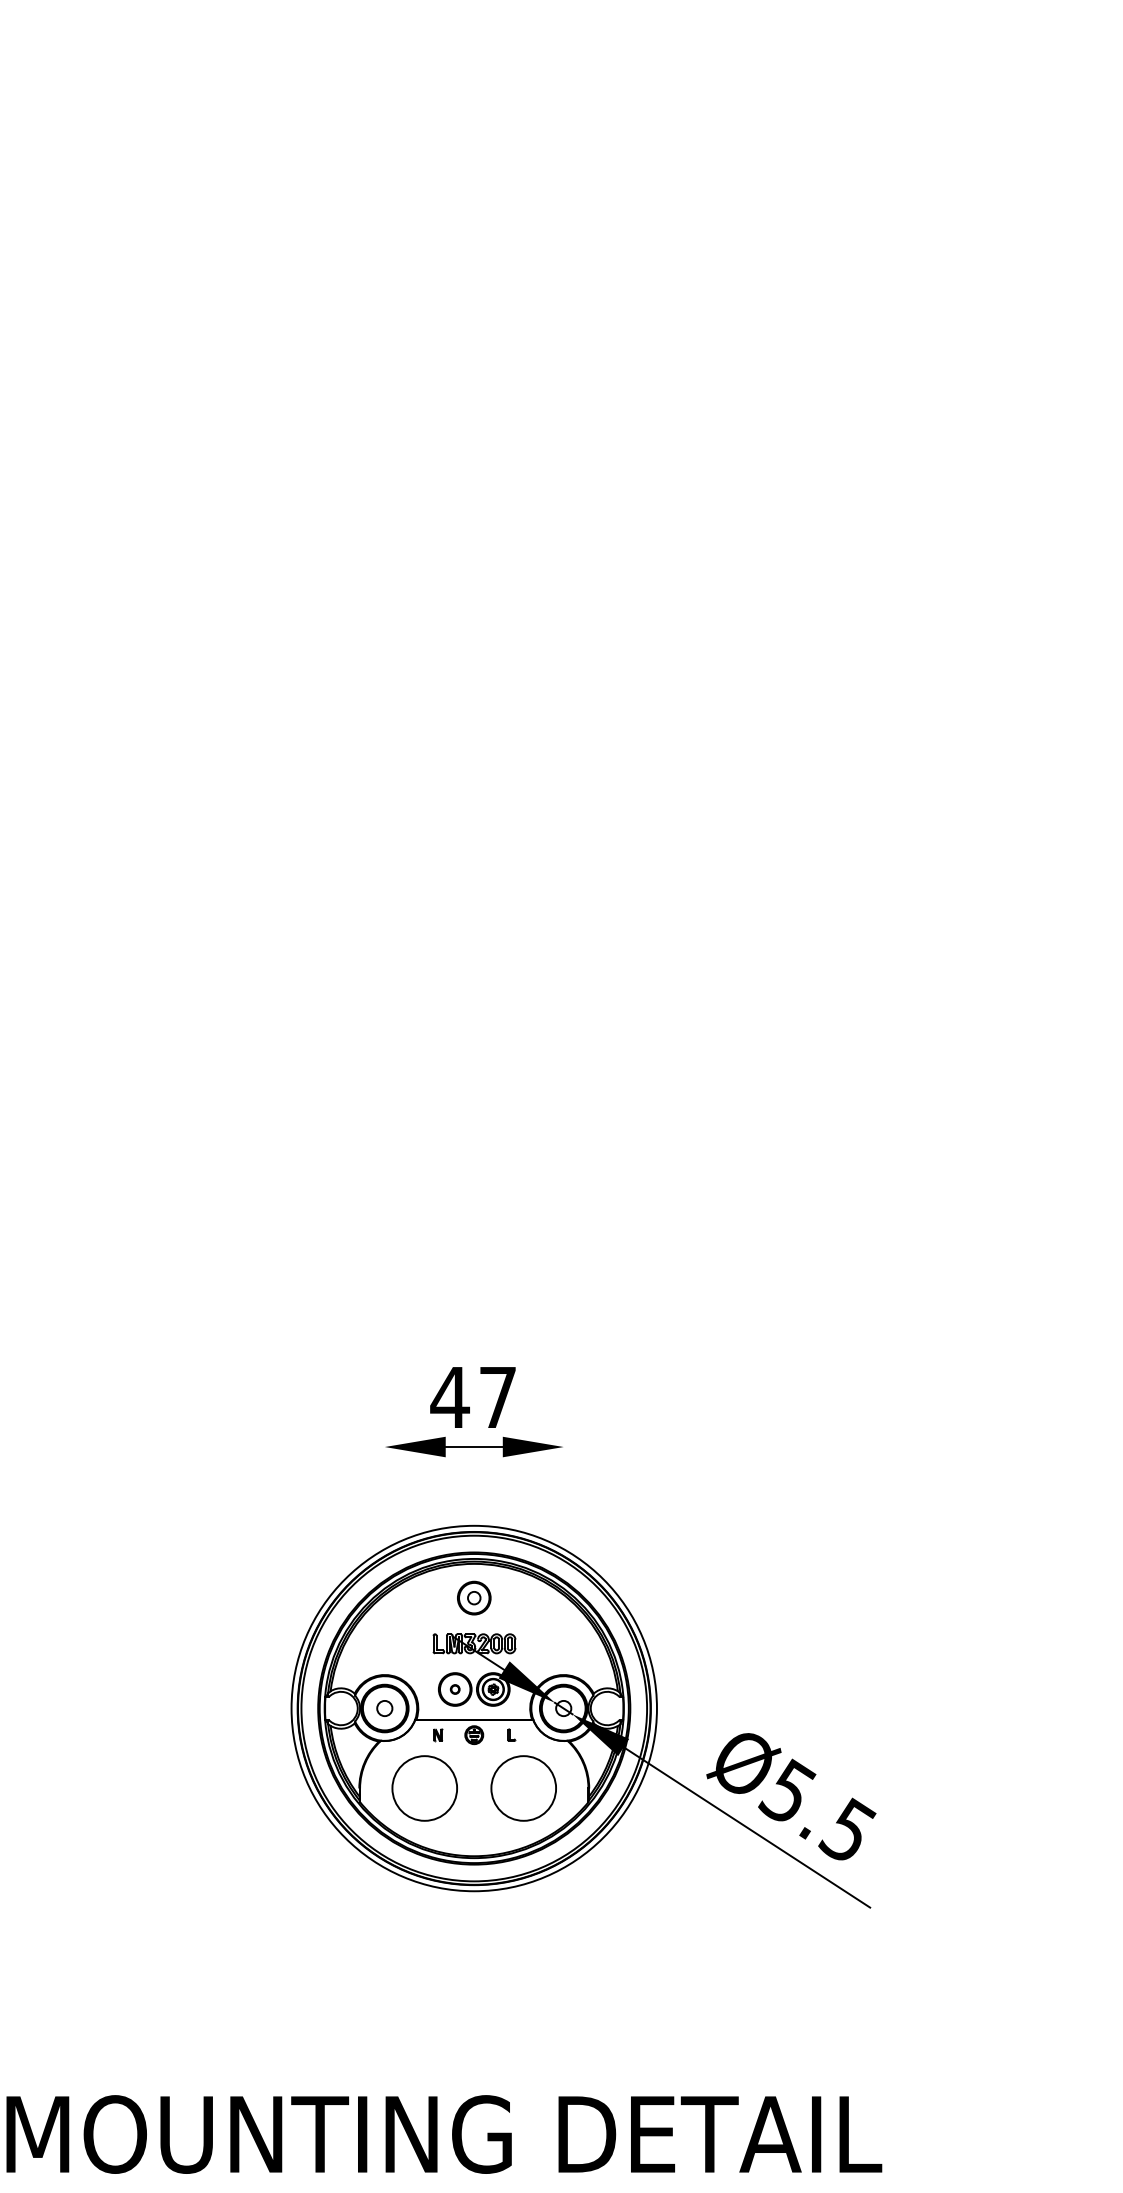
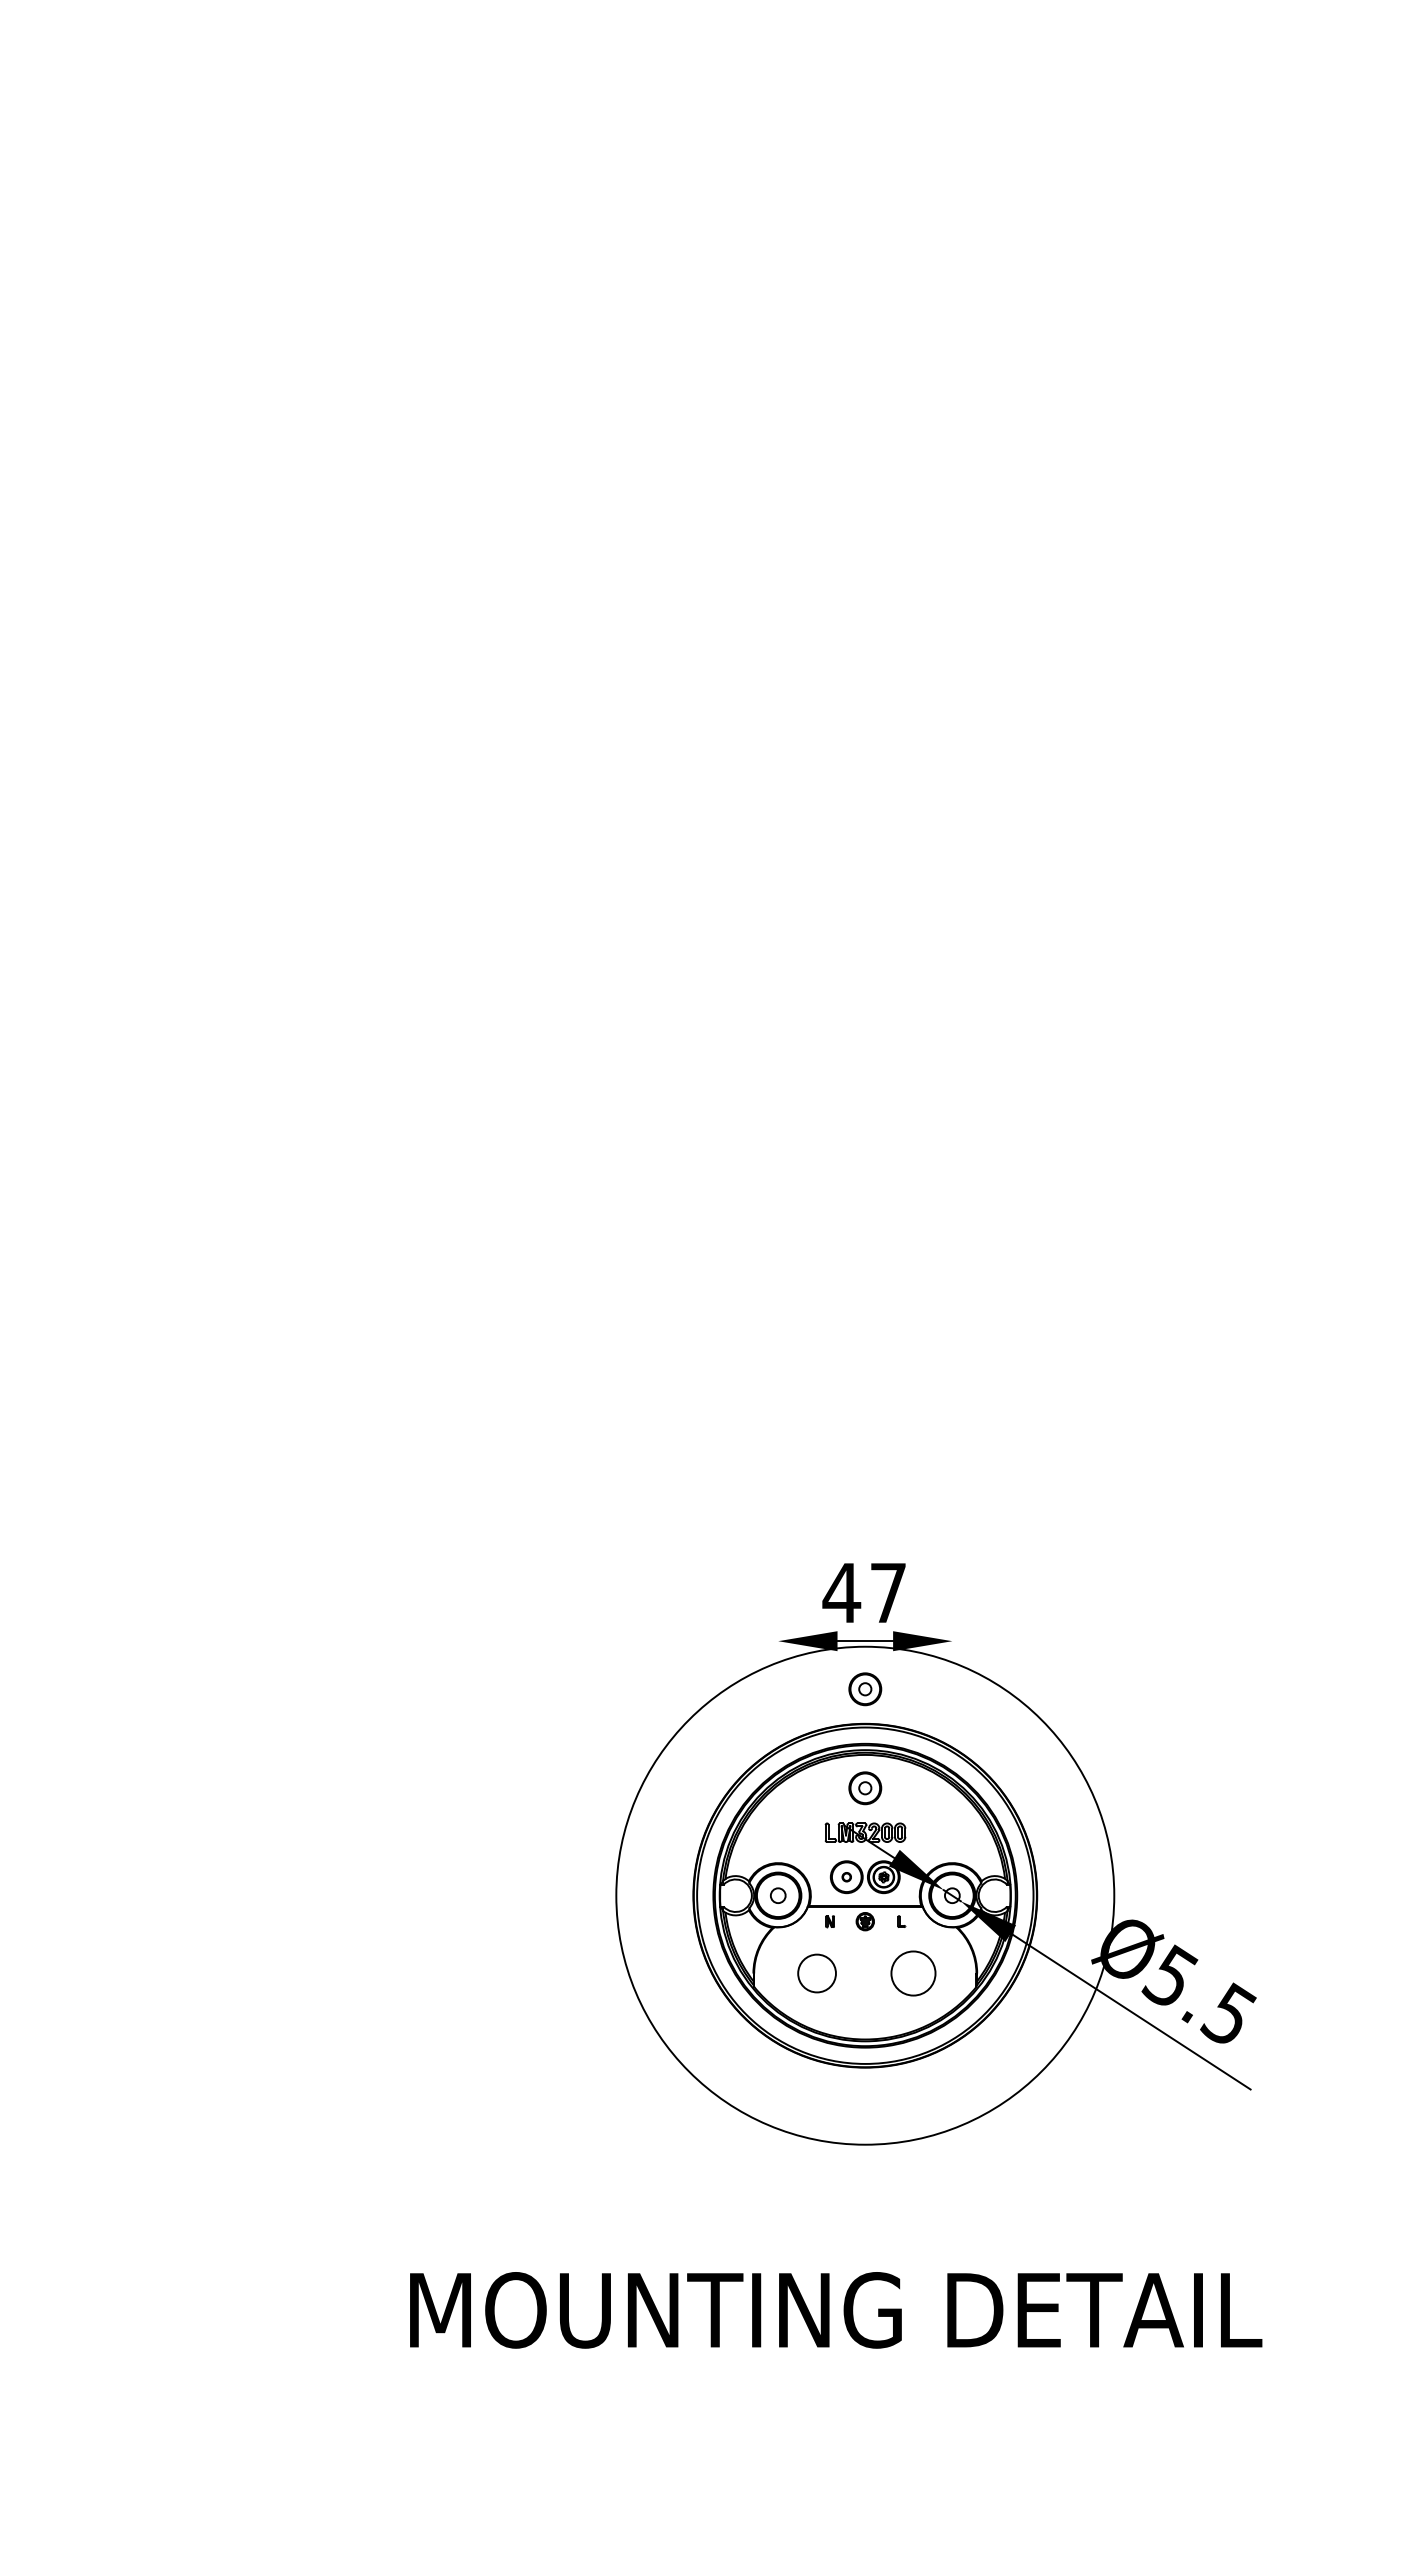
part: (474, 1496) -> (865, 1689), added
circle: (474, 1708) -> (865, 1895), size x1.4
circle: (424, 1788) -> (816, 1973), size x0.6
circle: (523, 1788) -> (913, 1973), size x0.7

